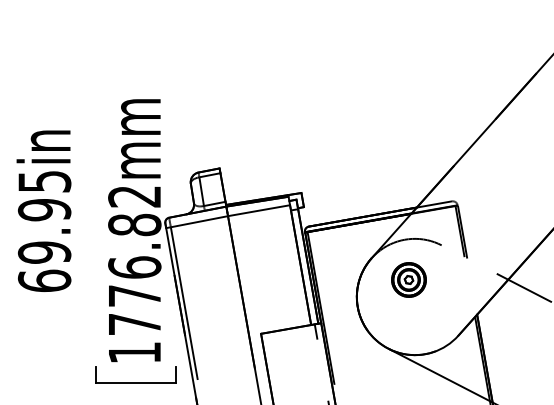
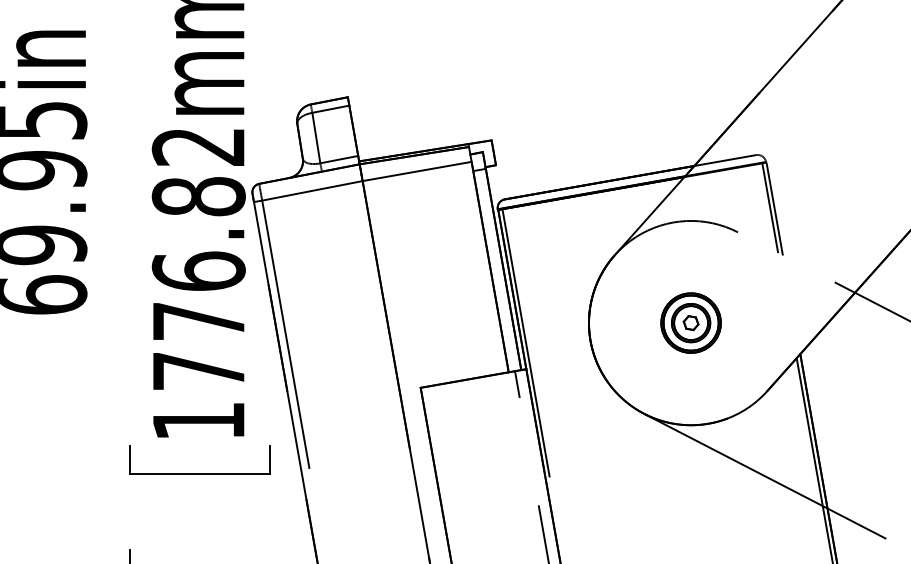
part: (408, 279) -> (690, 322), moved

